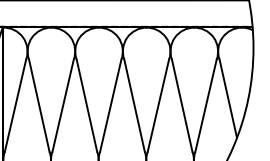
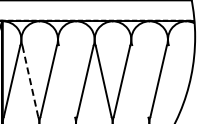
line: (227, 99) -> (175, 76), removed
line: (39, 105) -> (30, 81), solid -> dashed
line: (86, 105) -> (66, 81), removed
line: (182, 105) -> (140, 81), removed

